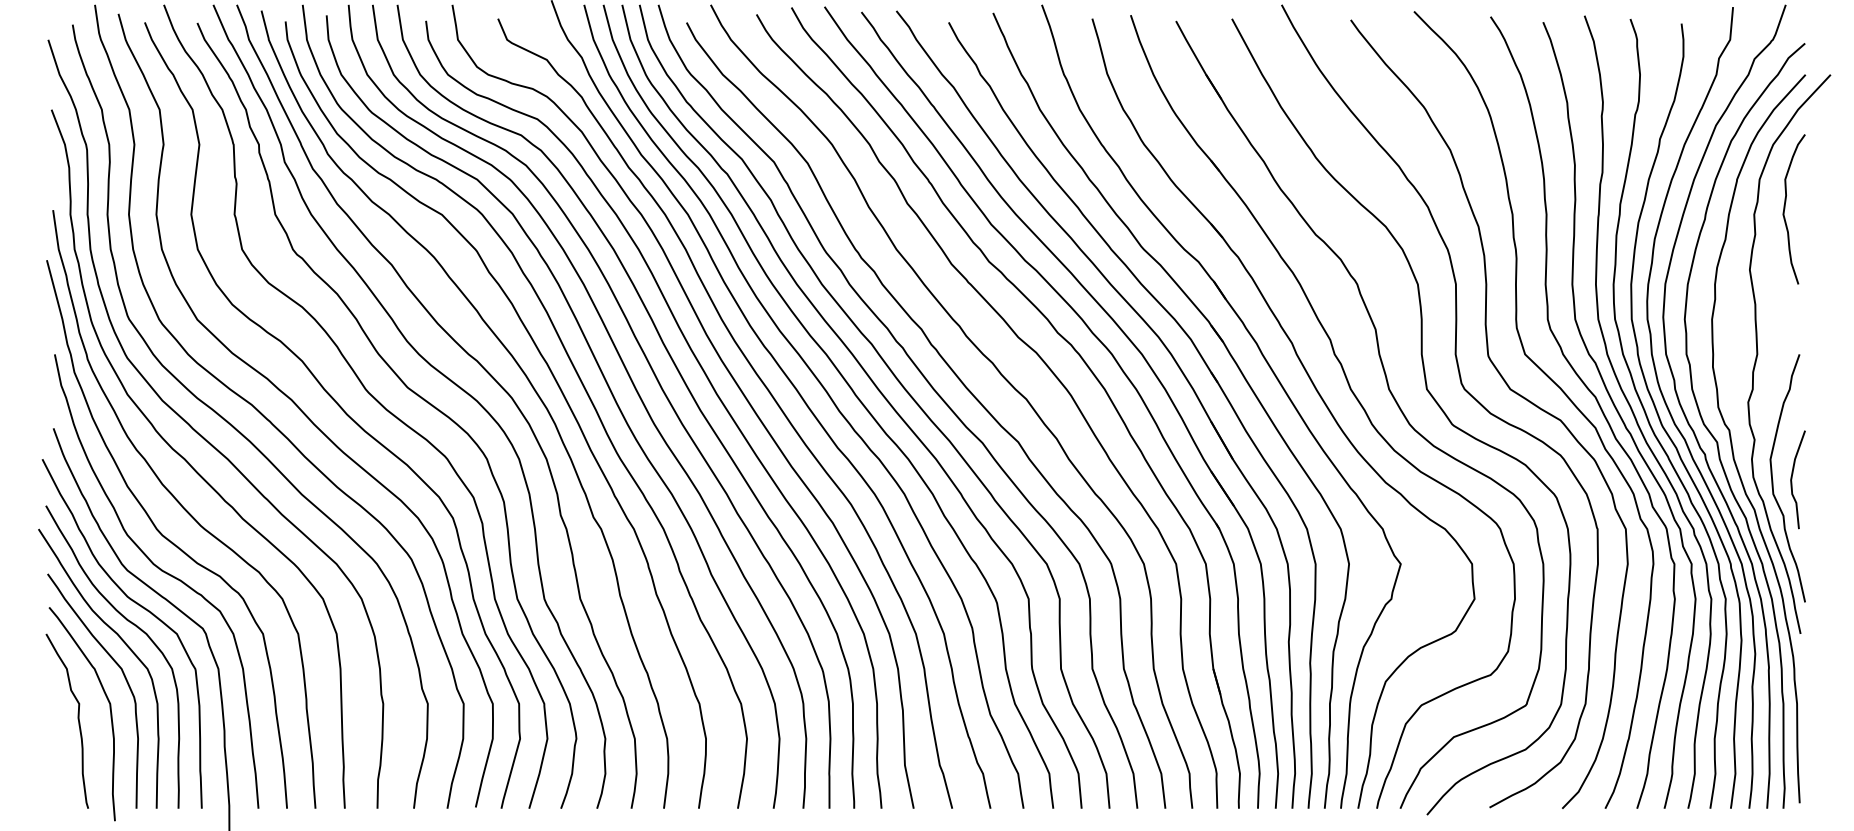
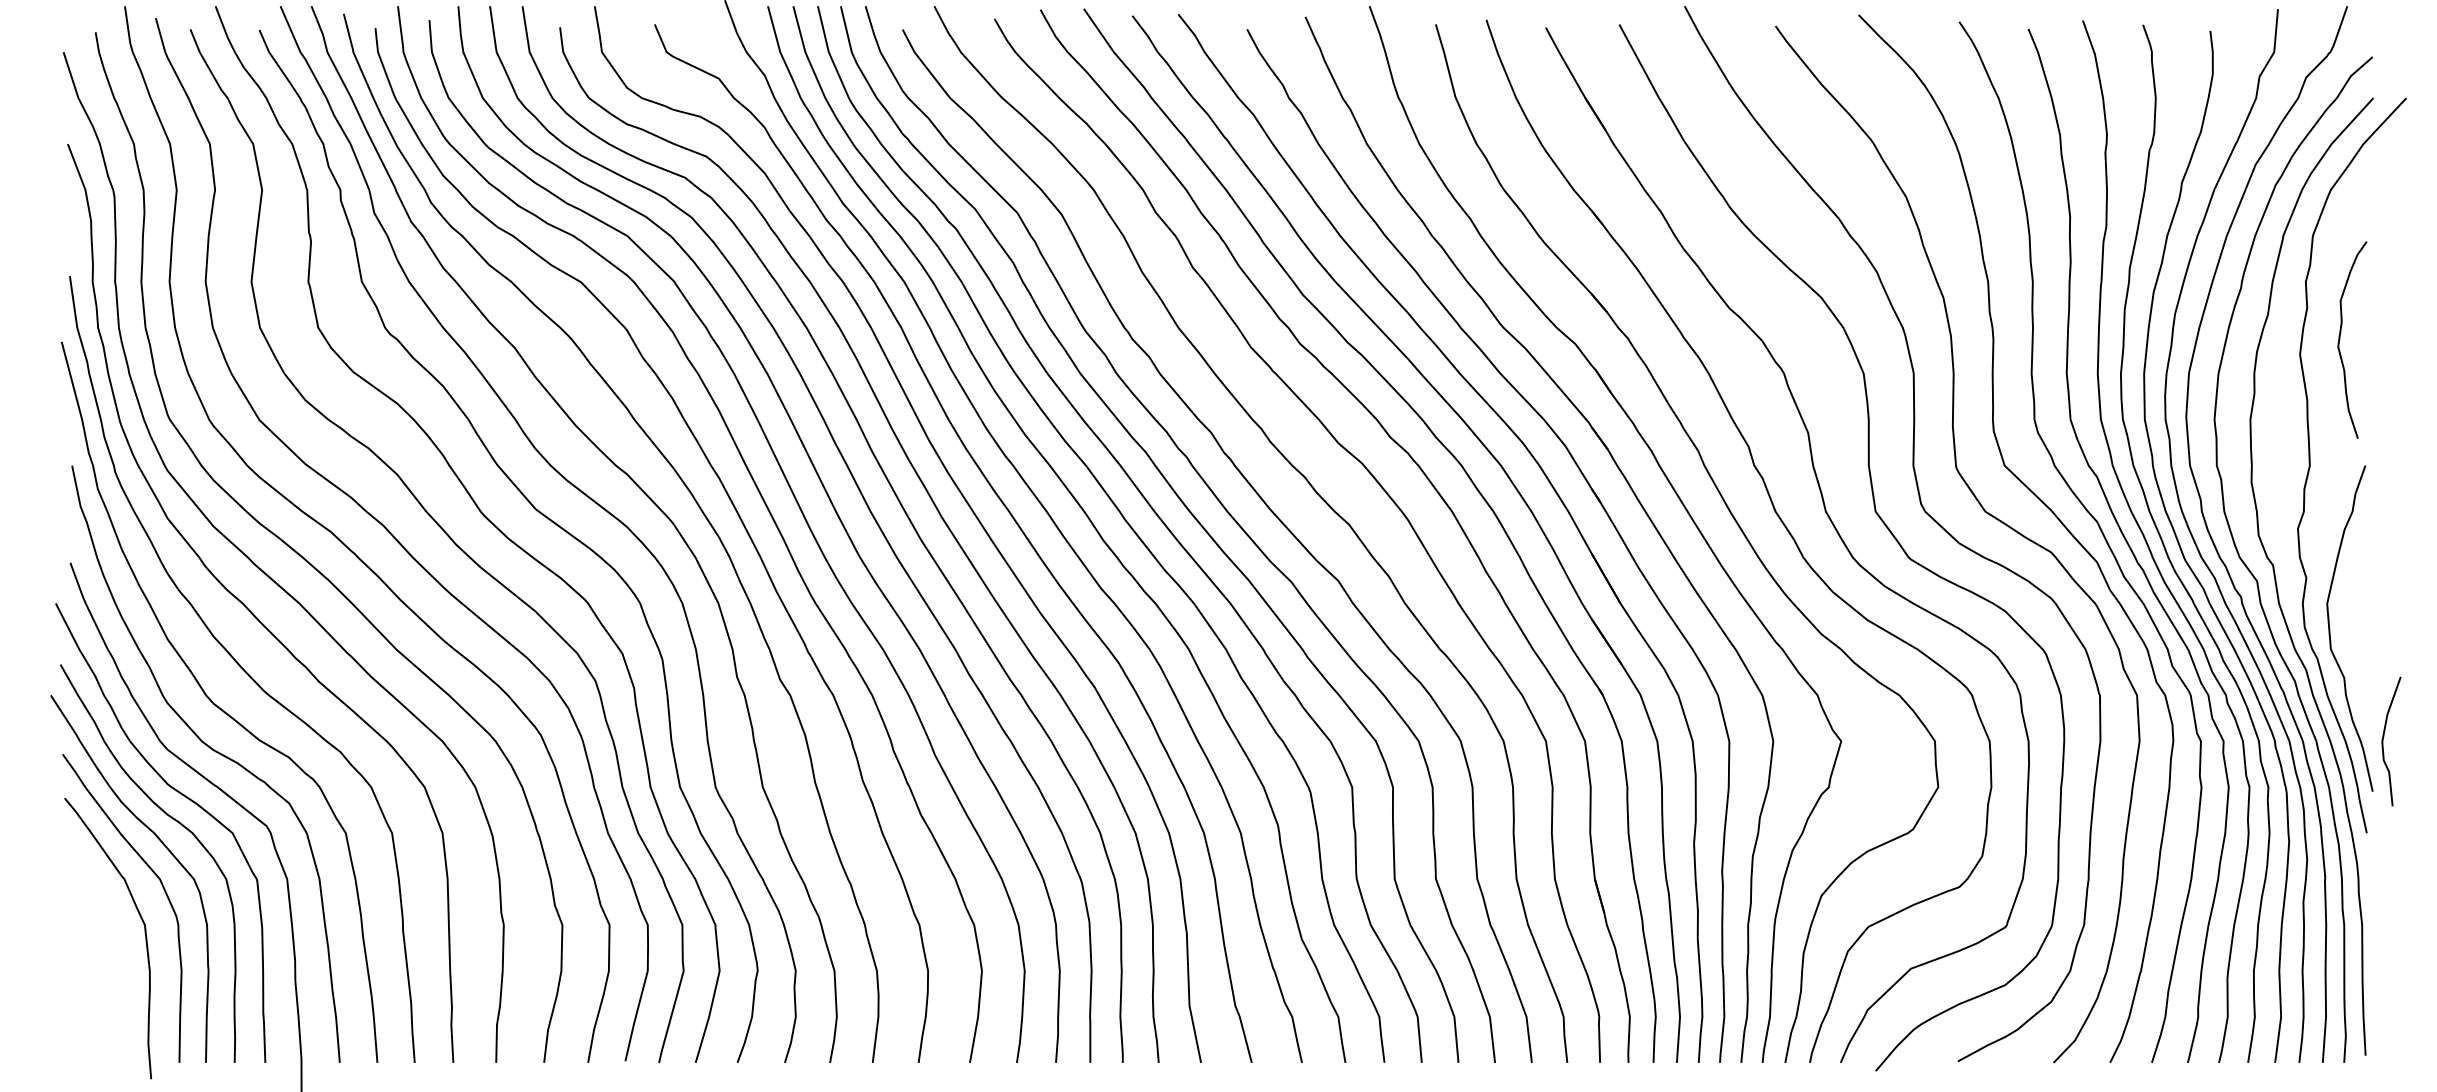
curve: (1785, 208) -> (2340, 339), moved
curve: (1792, 479) -> (2383, 741), moved
curve: (77, 720) -> (102, 946), removed

